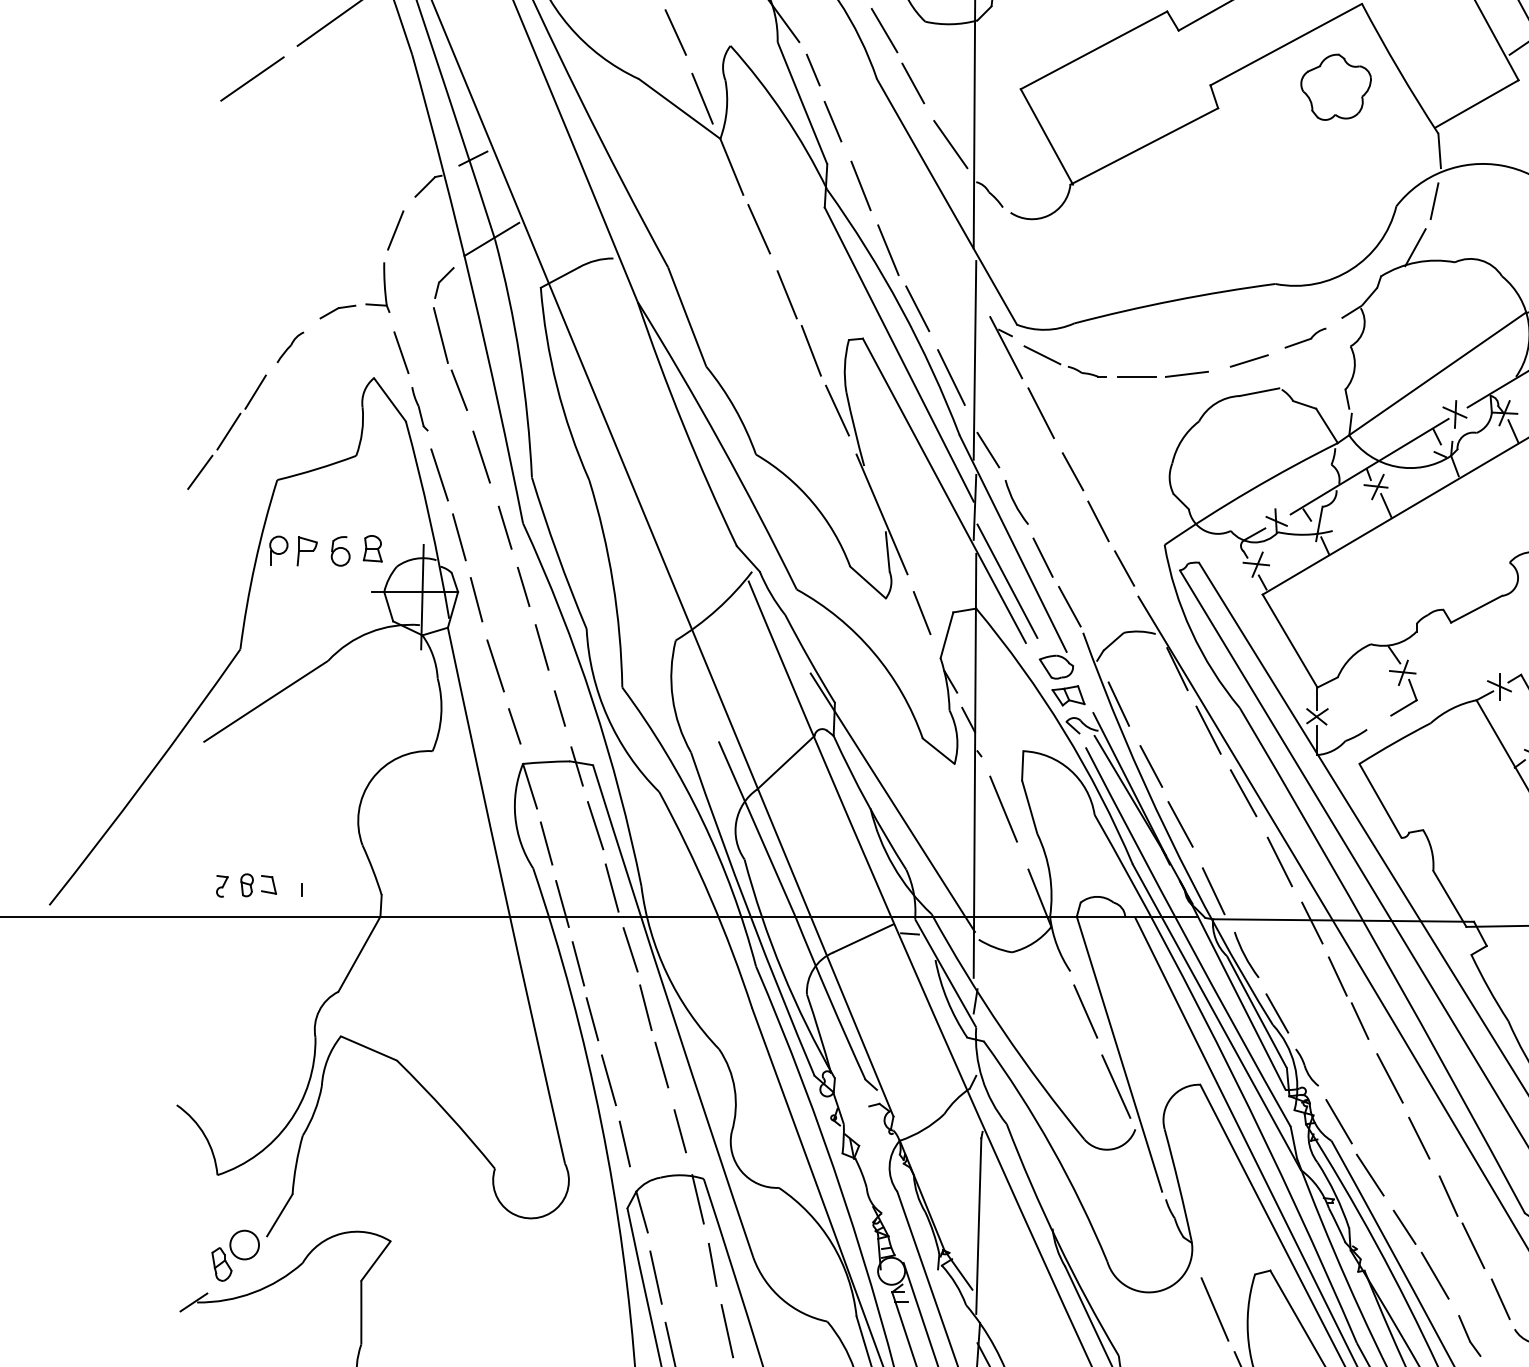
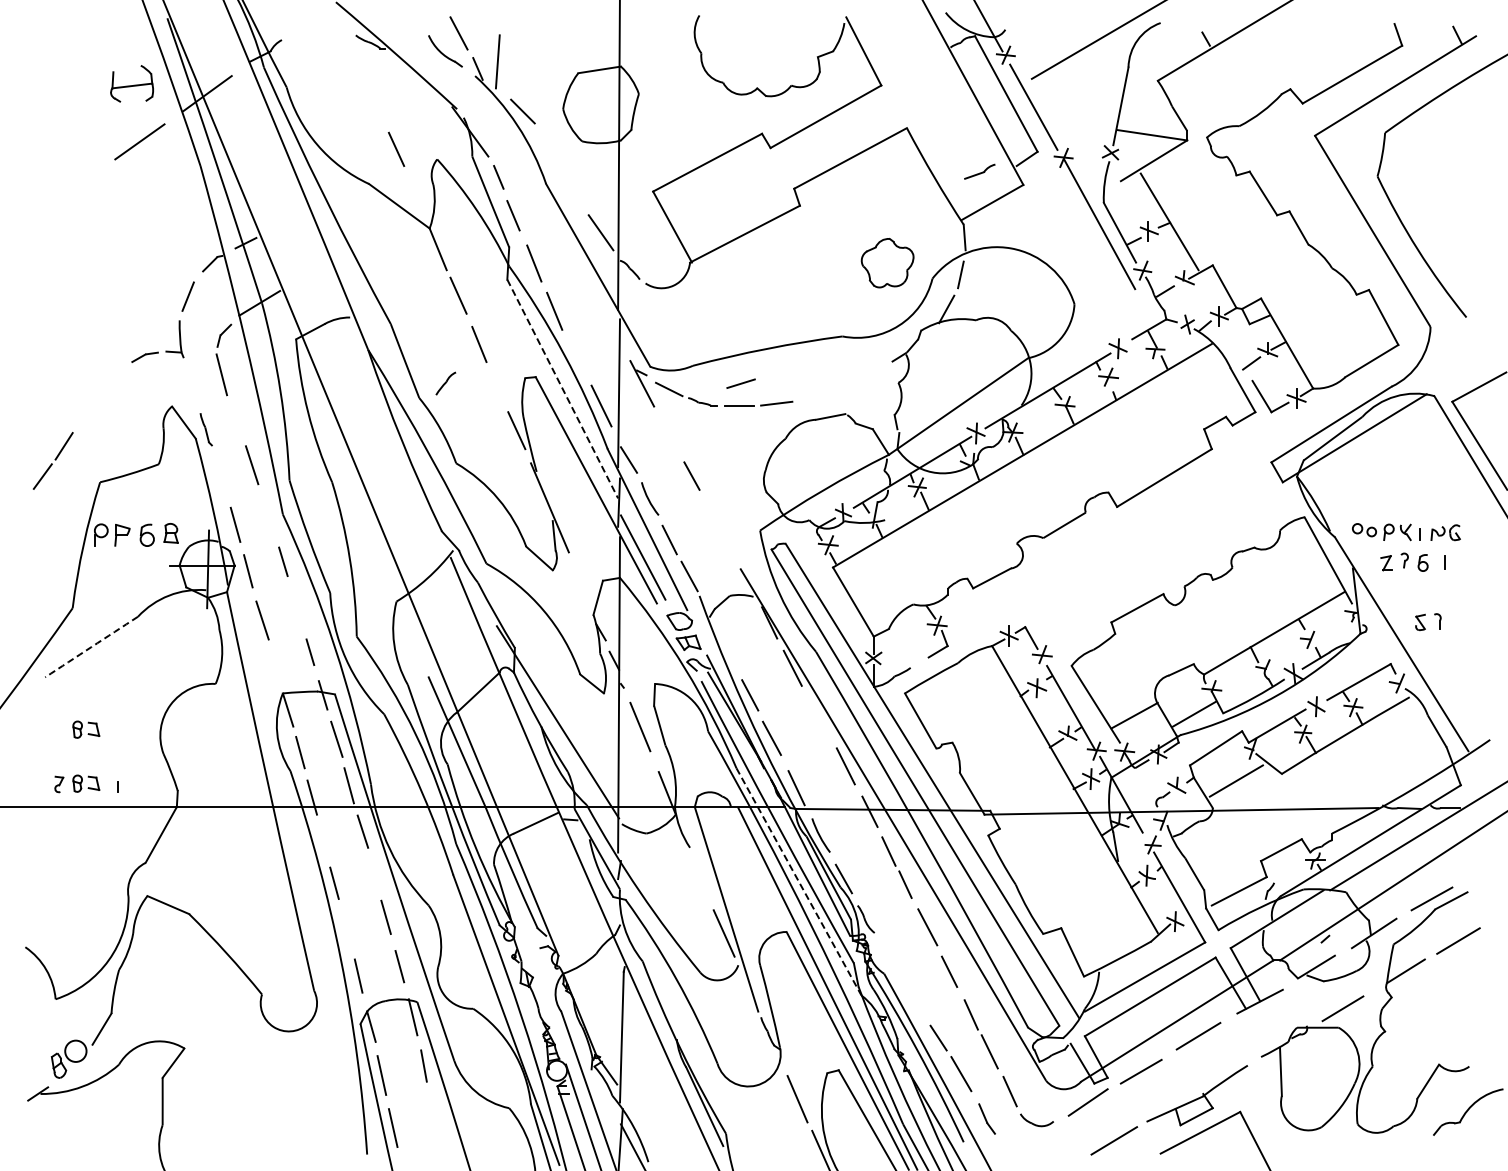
line: (884, 29) -> (551, 147), removed
line: (252, 79) -> (81, 184), removed
line: (913, 83) -> (573, 187), removed
part: (1335, 87) -> (887, 263), moved
line: (702, 98) -> (416, 198), removed
line: (916, 308) -> (575, 354), removed
part: (1304, 337) -> (979, 171), moved
part: (289, 347) -> (445, 383), moved
line: (811, 349) -> (497, 385), removed
line: (401, 352) -> (192, 387), removed
line: (898, 355) -> (562, 389), solid -> dashed
line: (1248, 360) -> (740, 383), moved
line: (459, 390) -> (235, 415), removed
line: (254, 391) -> (83, 416), removed
line: (1040, 413) -> (667, 432), removed
line: (439, 474) -> (220, 478), removed
line: (1097, 520) -> (710, 512), removed
line: (504, 527) -> (269, 517), removed
line: (1124, 567) -> (730, 547), removed
line: (921, 612) -> (579, 580), removed
line: (541, 647) -> (296, 606), removed
arc: (265, 702) -> (91, 647), solid -> dashed
line: (1118, 703) -> (725, 648), removed
line: (514, 726) -> (276, 665), removed
line: (1243, 793) -> (818, 715), removed
part: (258, 812) -> (86, 729), added
line: (577, 964) -> (323, 842), removed
line: (646, 1007) -> (374, 874), removed
line: (1084, 1011) -> (700, 877), removed
line: (1216, 1016) -> (798, 881), solid -> dashed
line: (608, 1079) -> (346, 928), removed
line: (1338, 1121) -> (889, 959), removed
line: (1370, 1175) -> (913, 999), removed
line: (726, 1330) -> (434, 1114), removed

